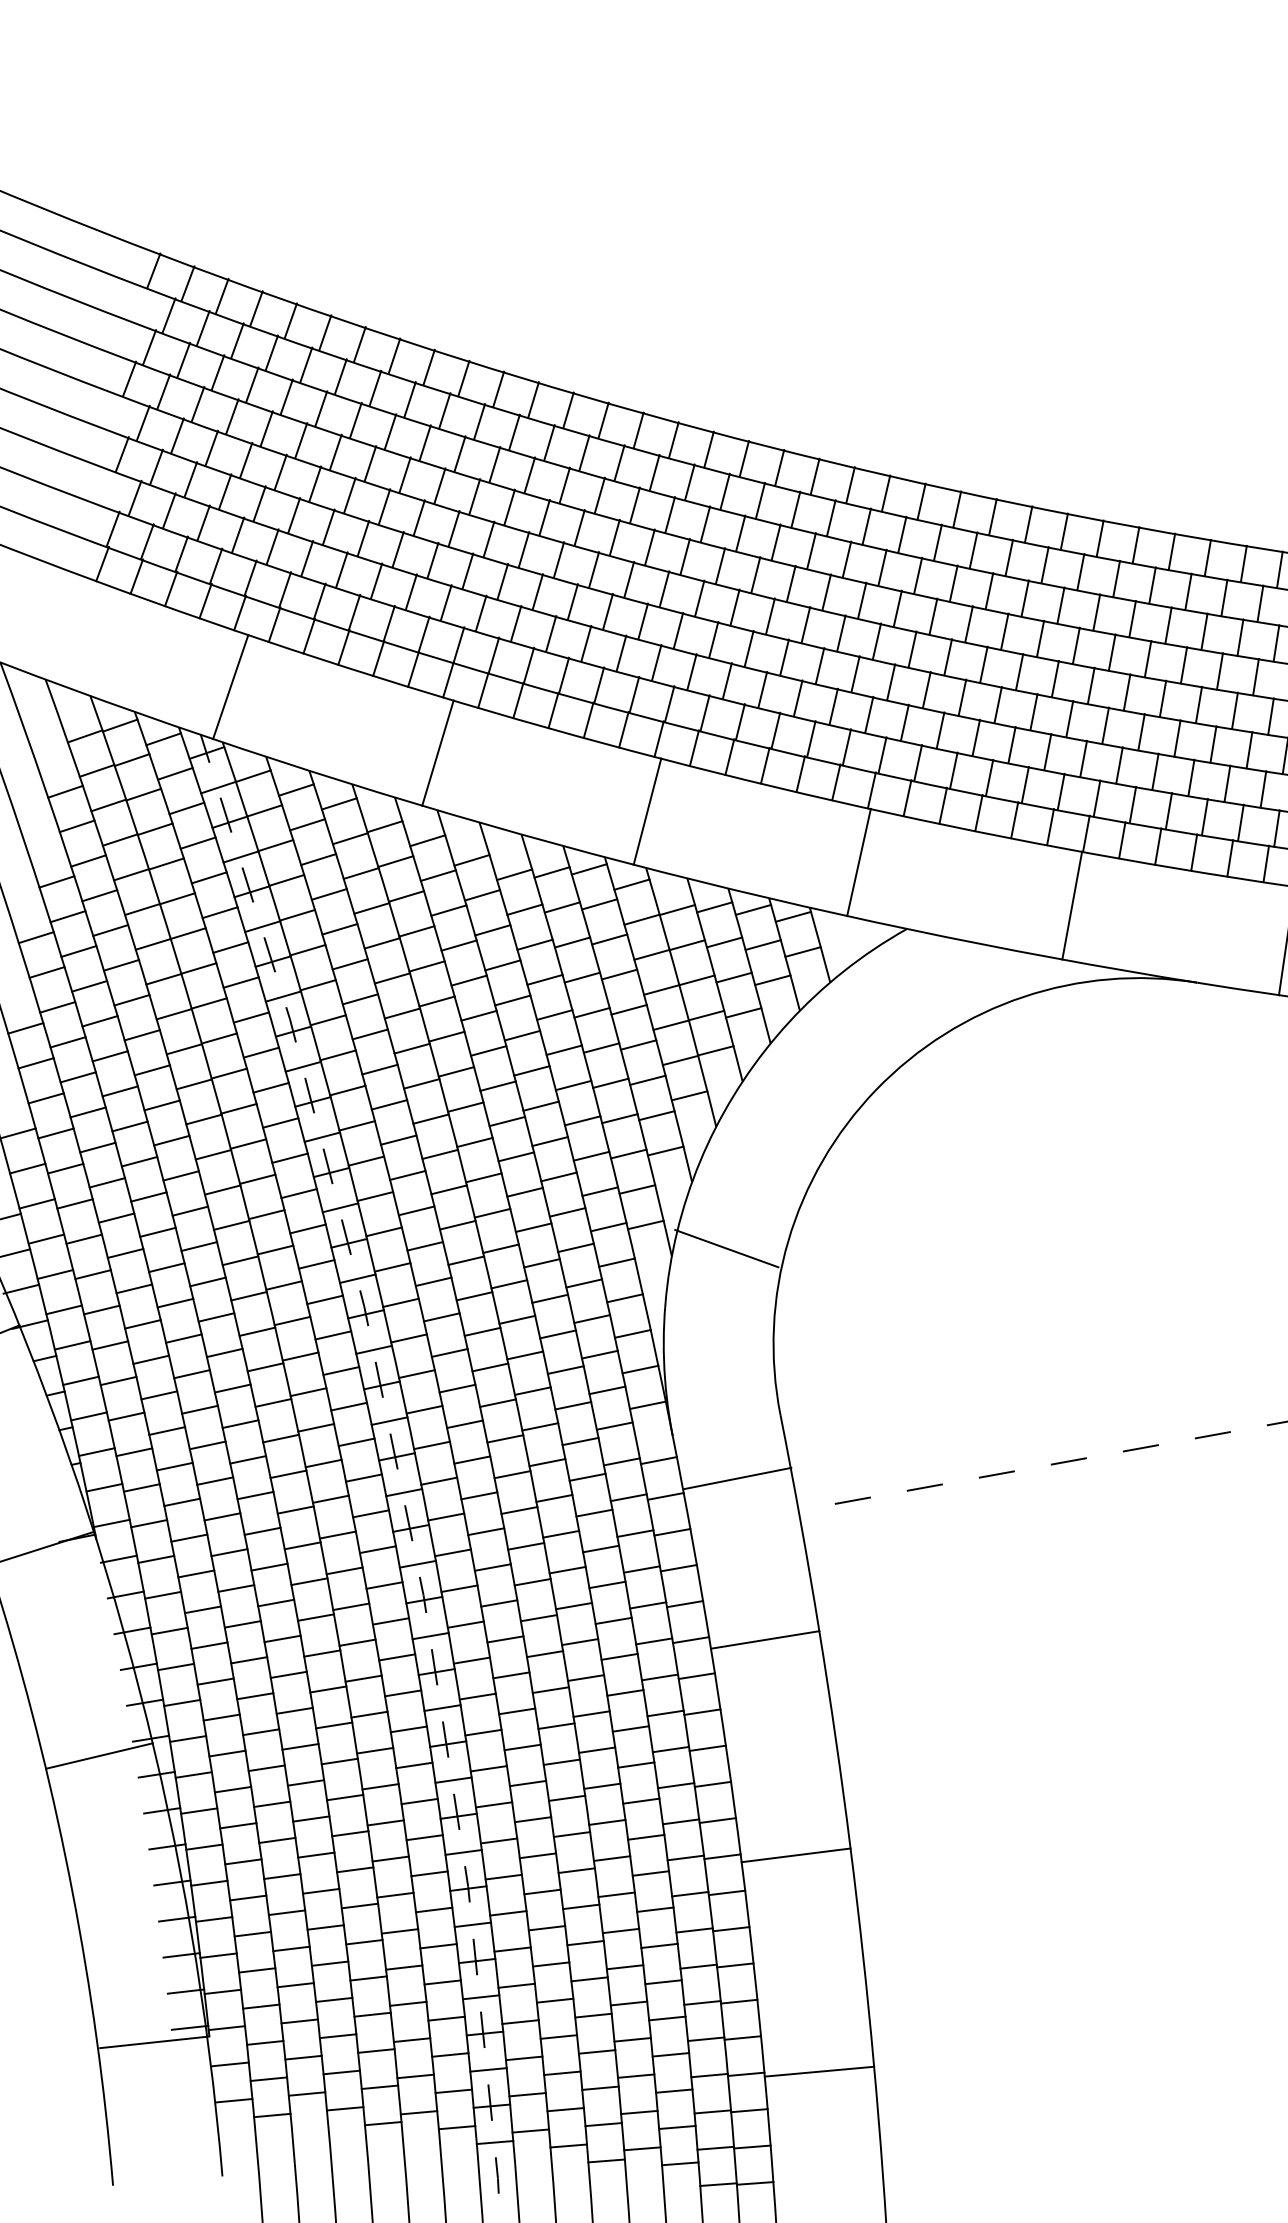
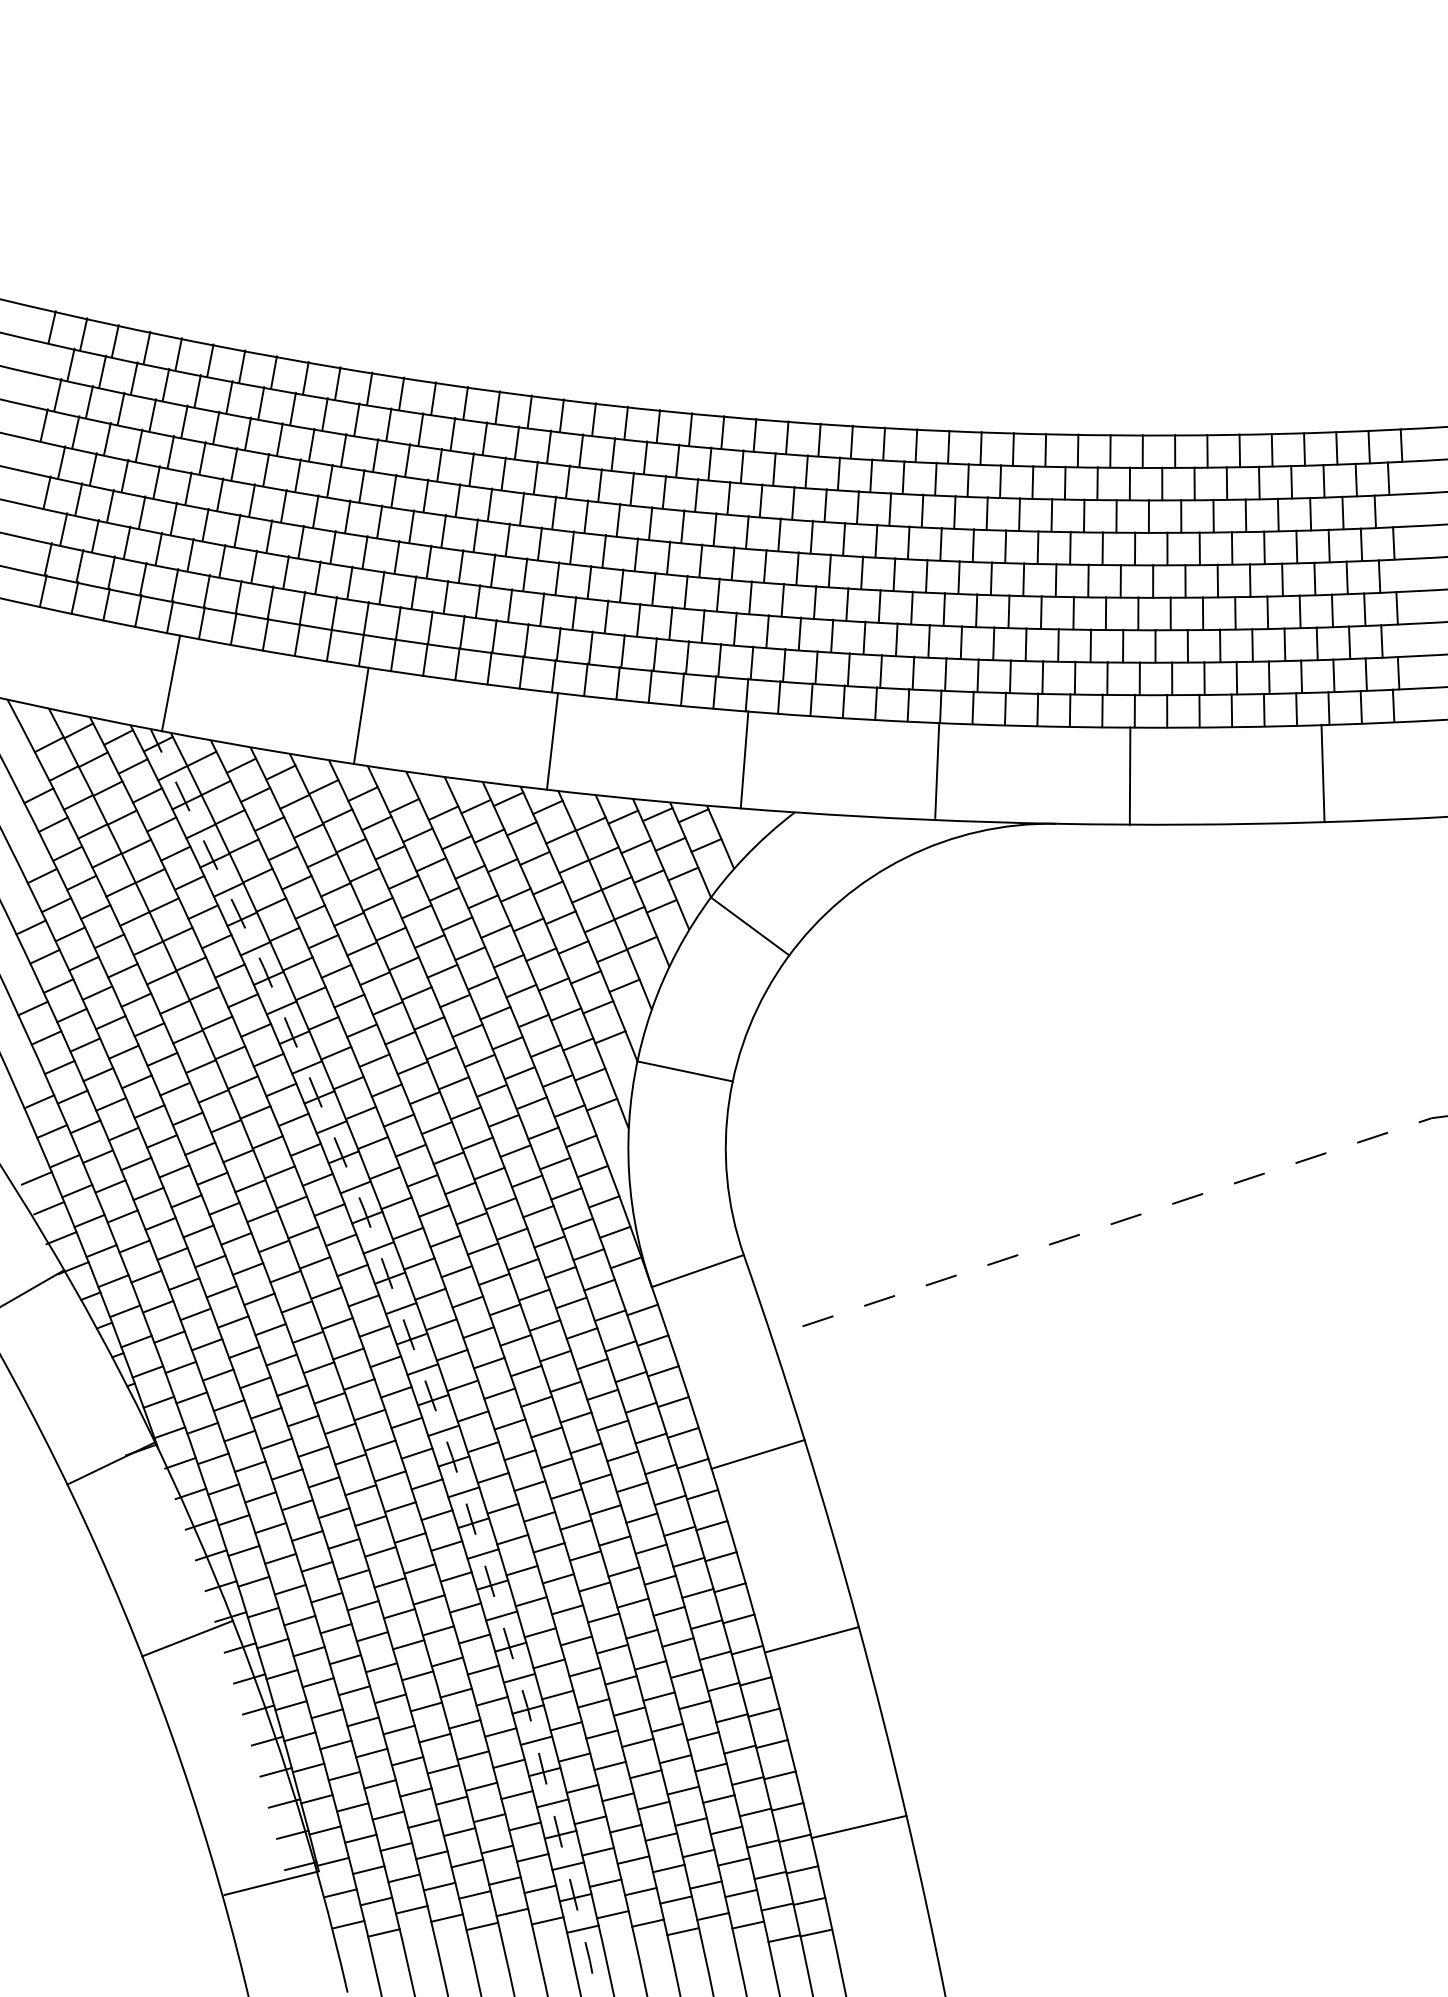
line: (838, 1049) -> (749, 926), added
line: (726, 1248) -> (684, 1071), moved
line: (736, 1478) -> (697, 1271), moved

